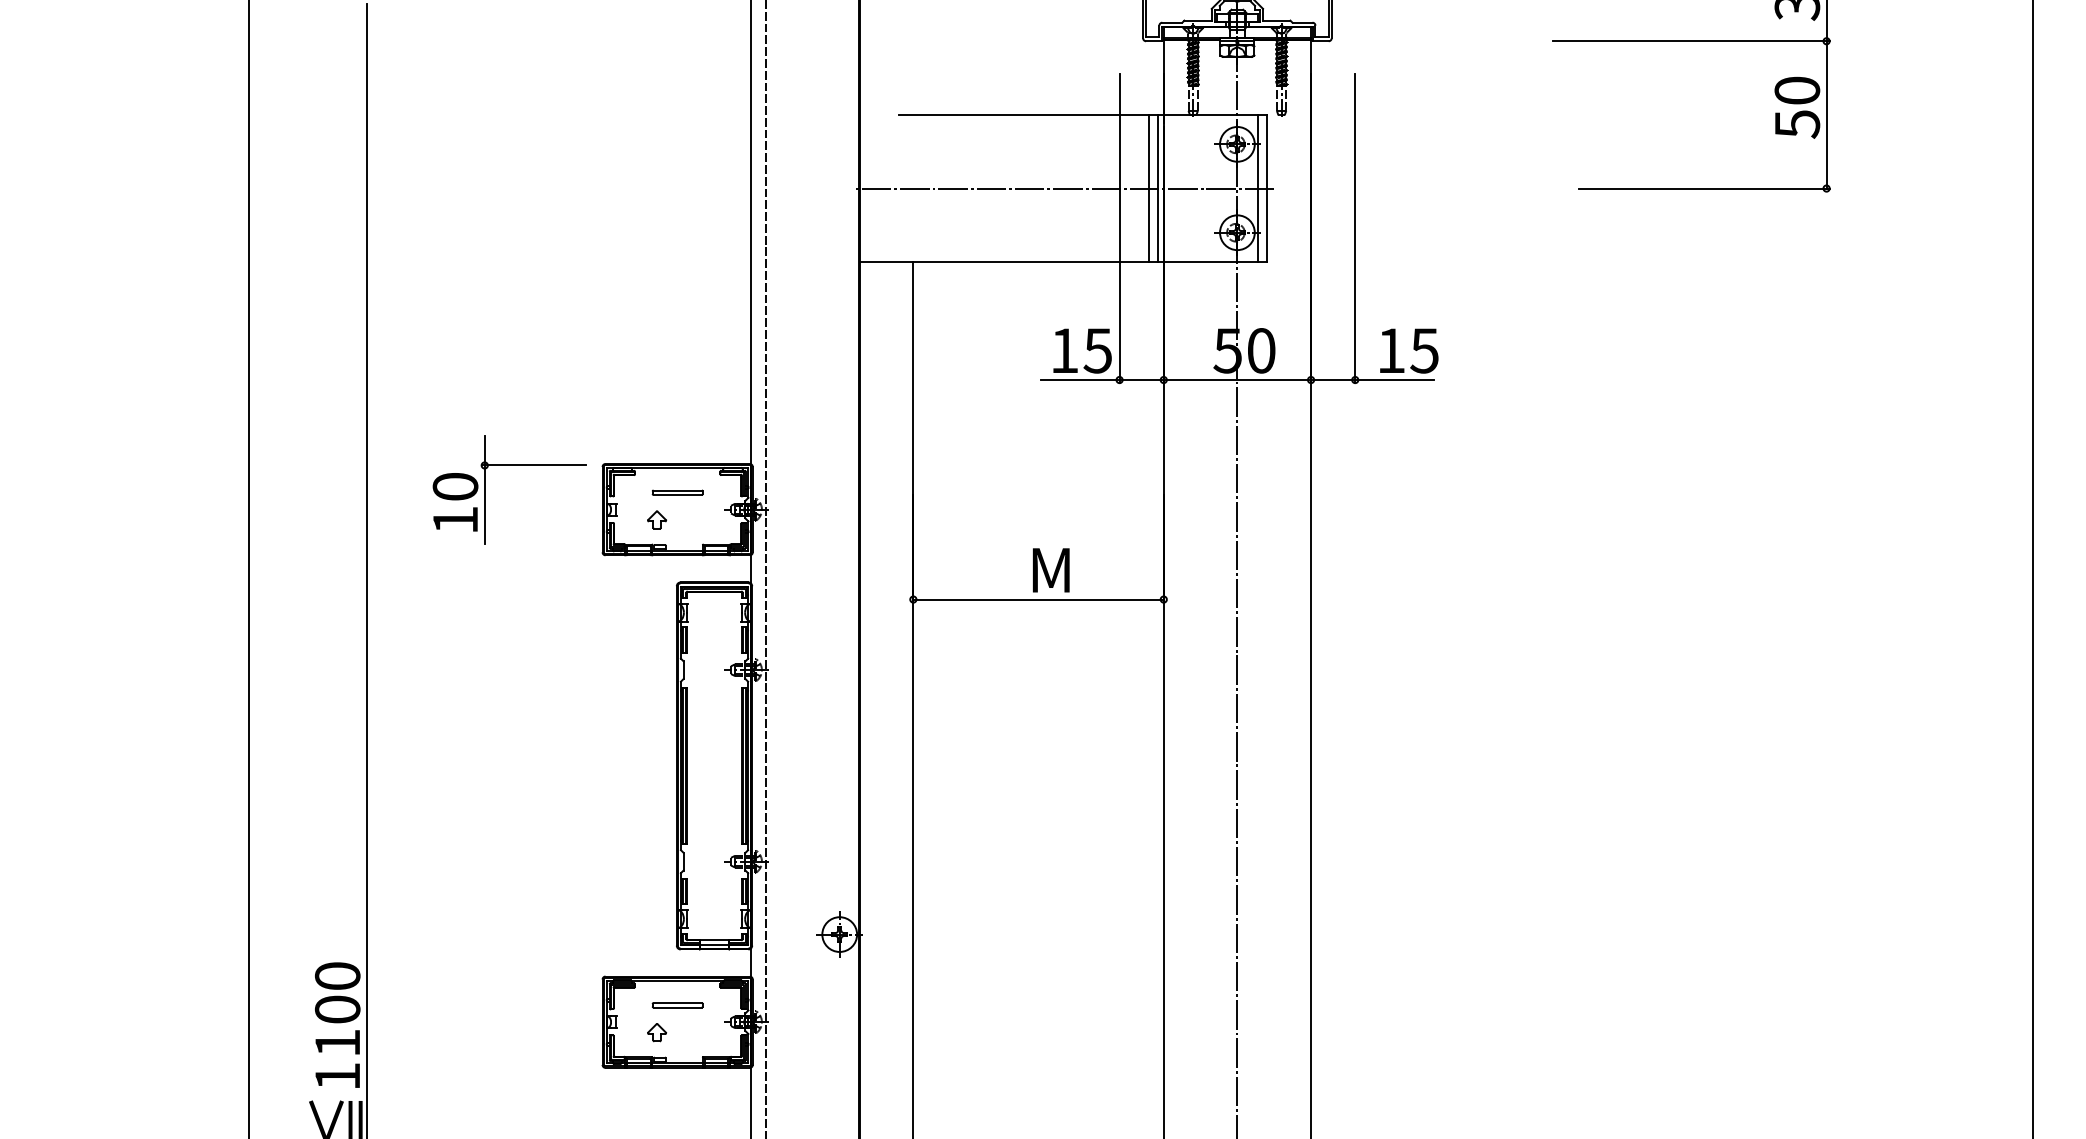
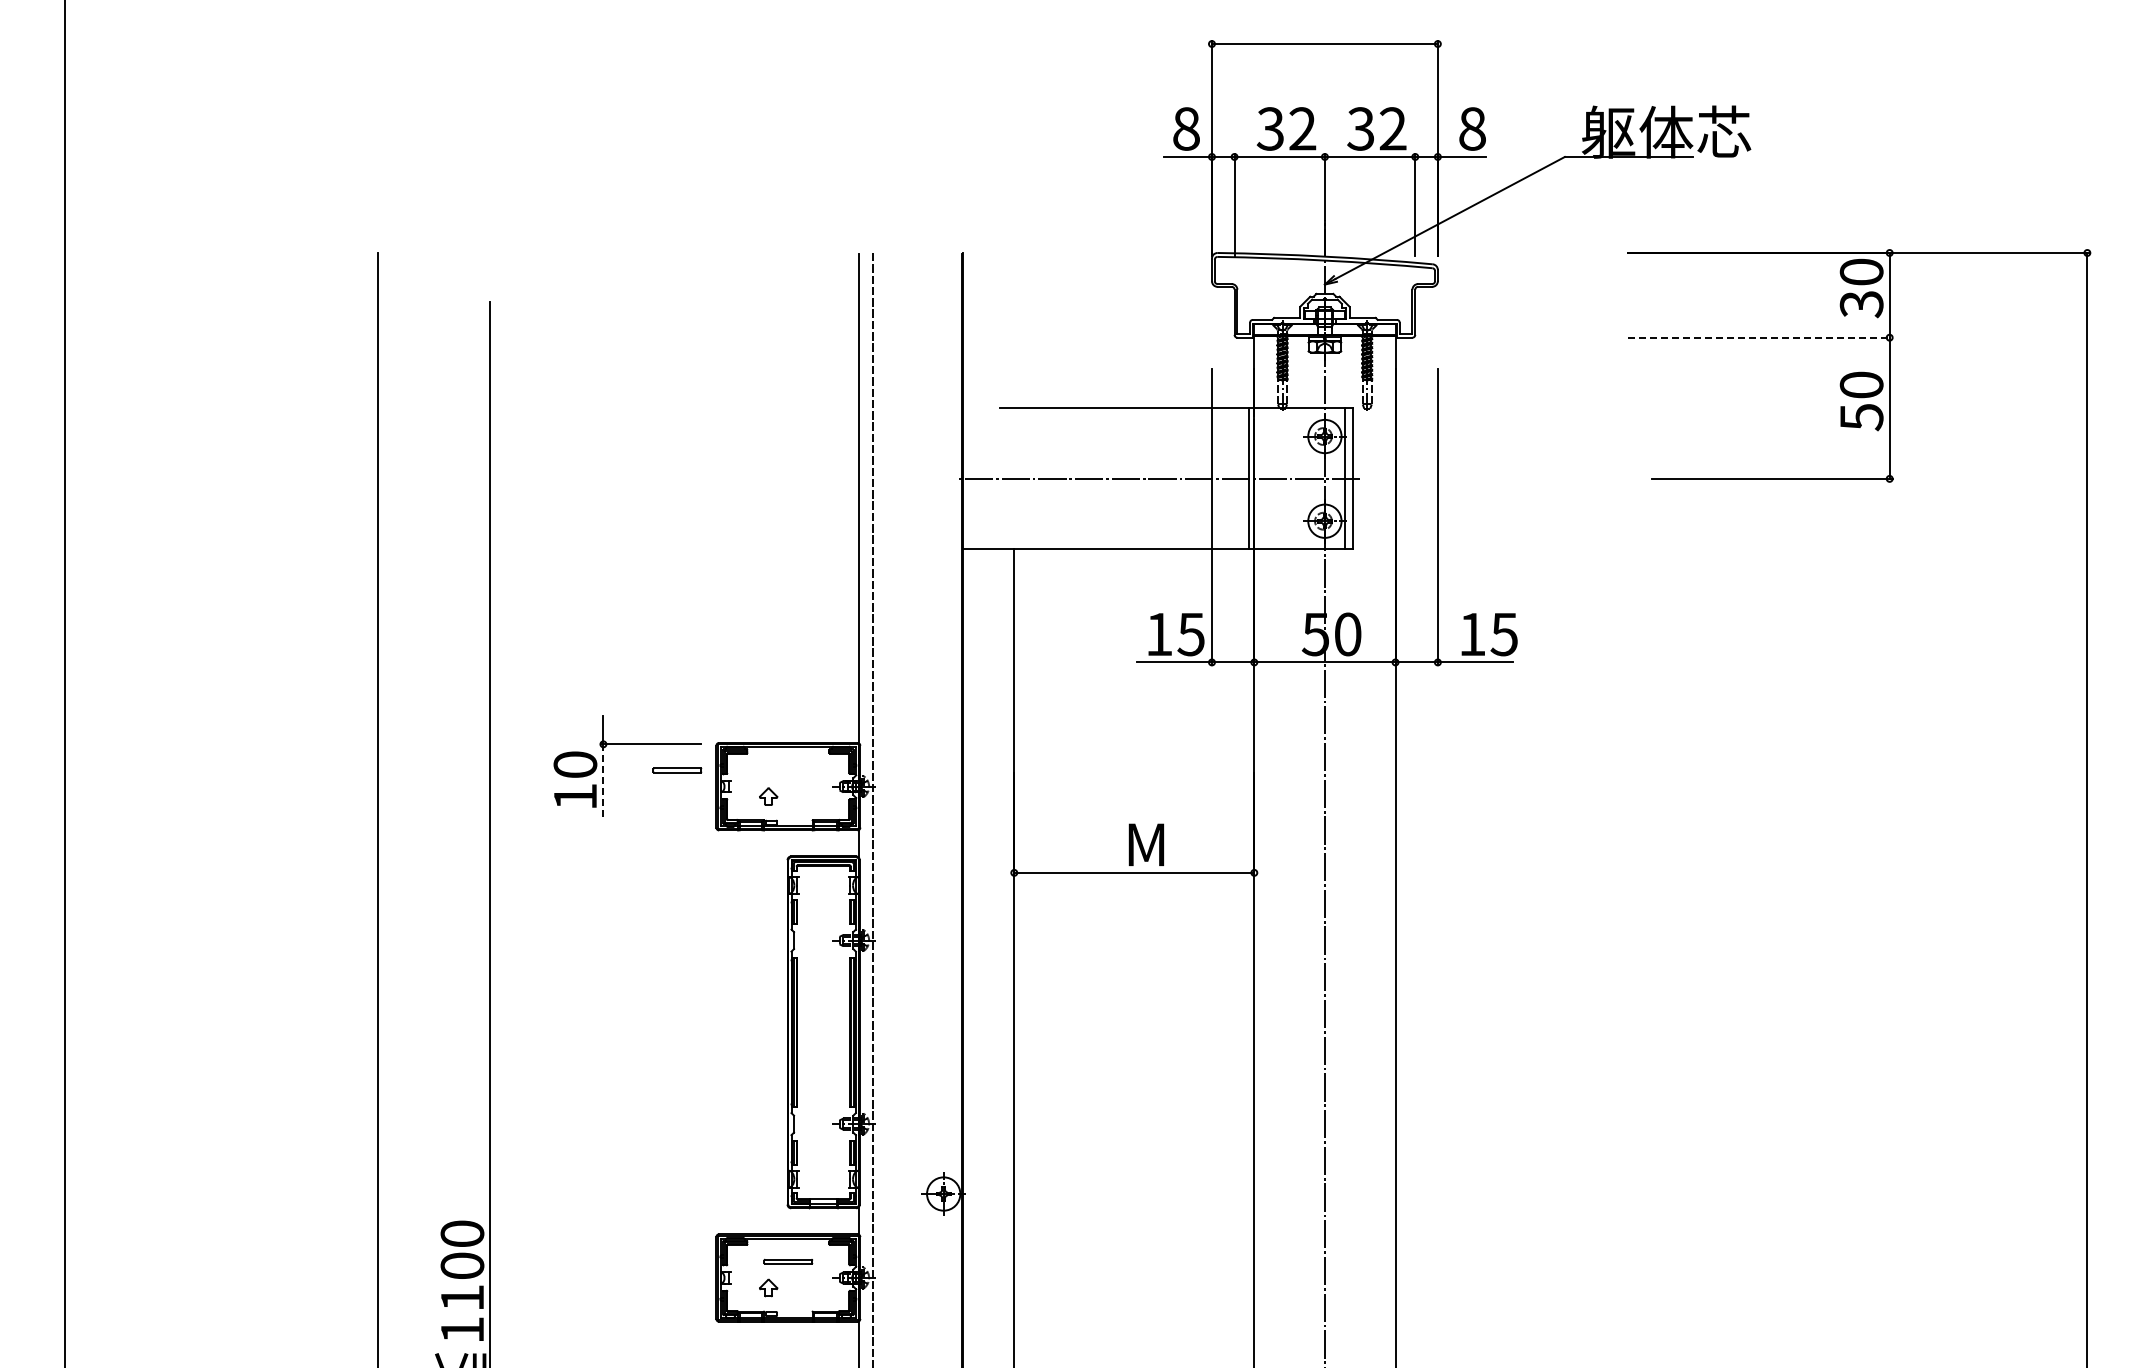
line: (1691, 41) -> (1760, 337), solid -> dashed
line: (1149, 188) -> (1240, 478), removed
part: (677, 492) -> (677, 770), moved
line: (484, 504) -> (603, 781), solid -> dashed

